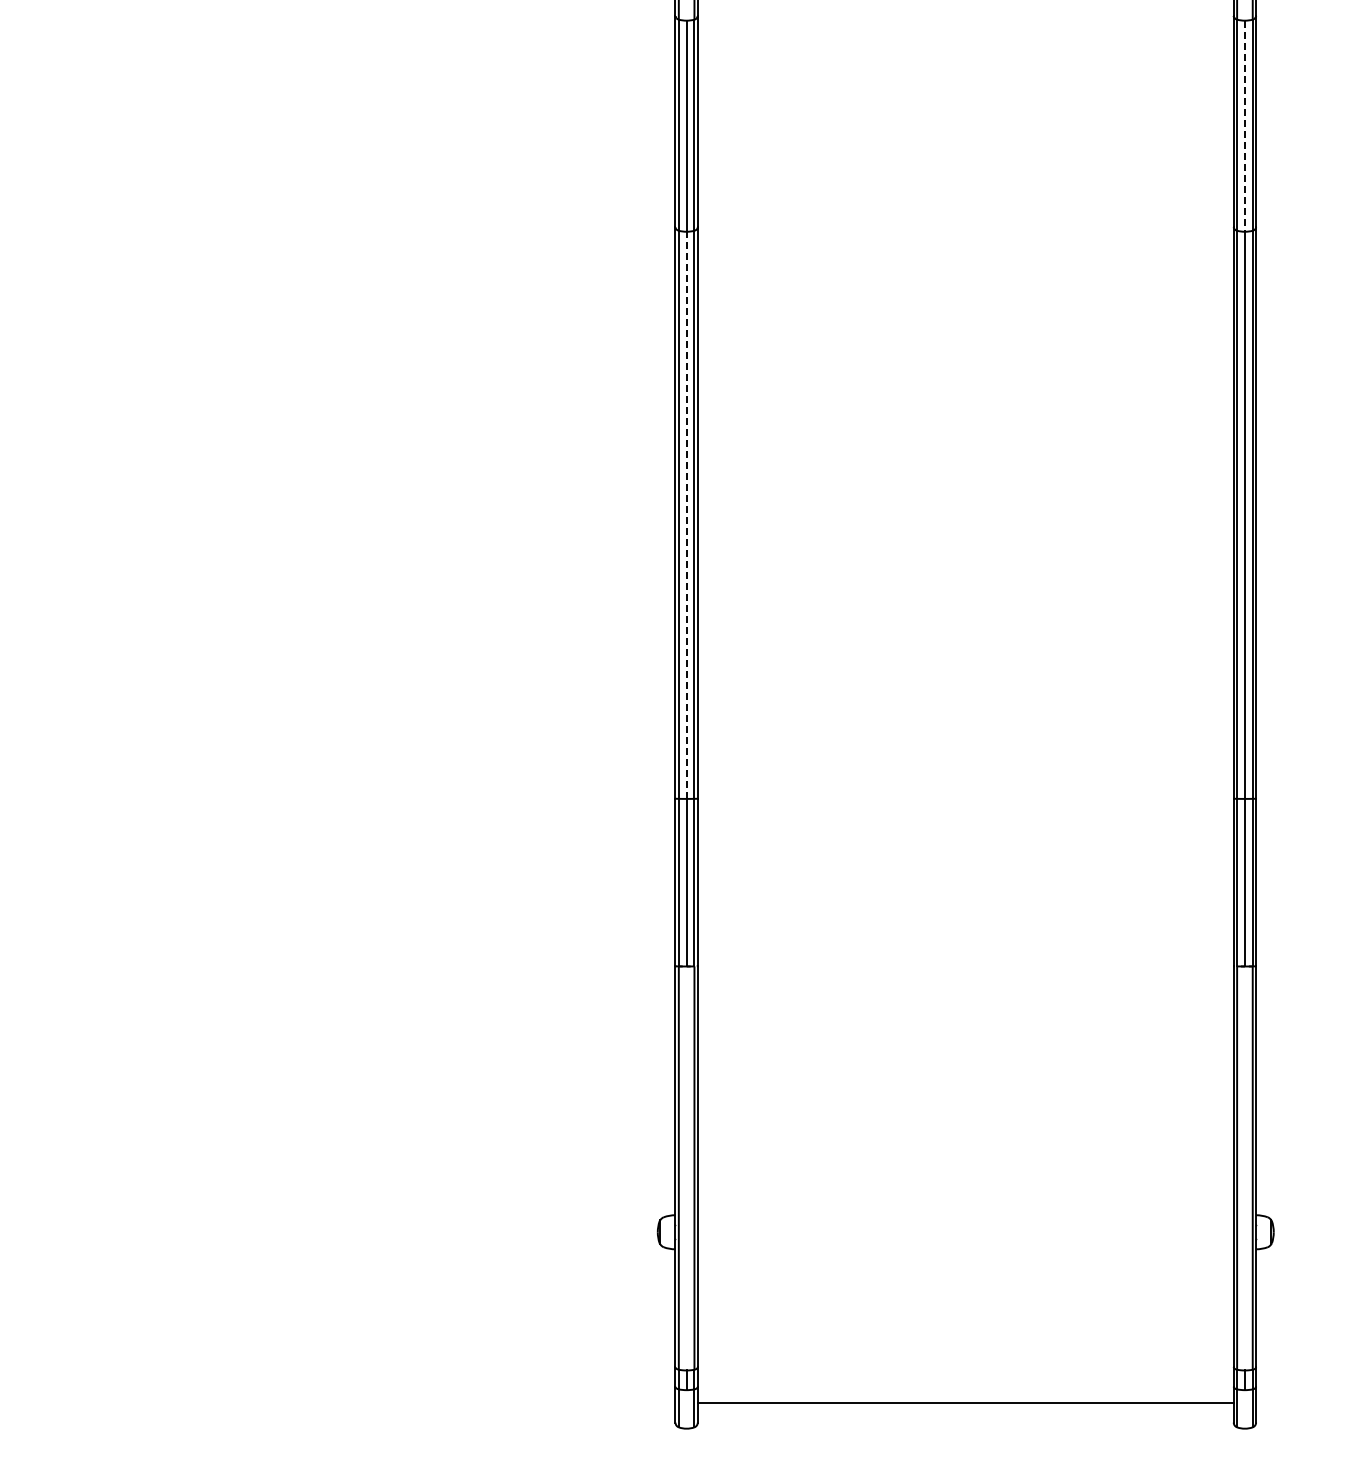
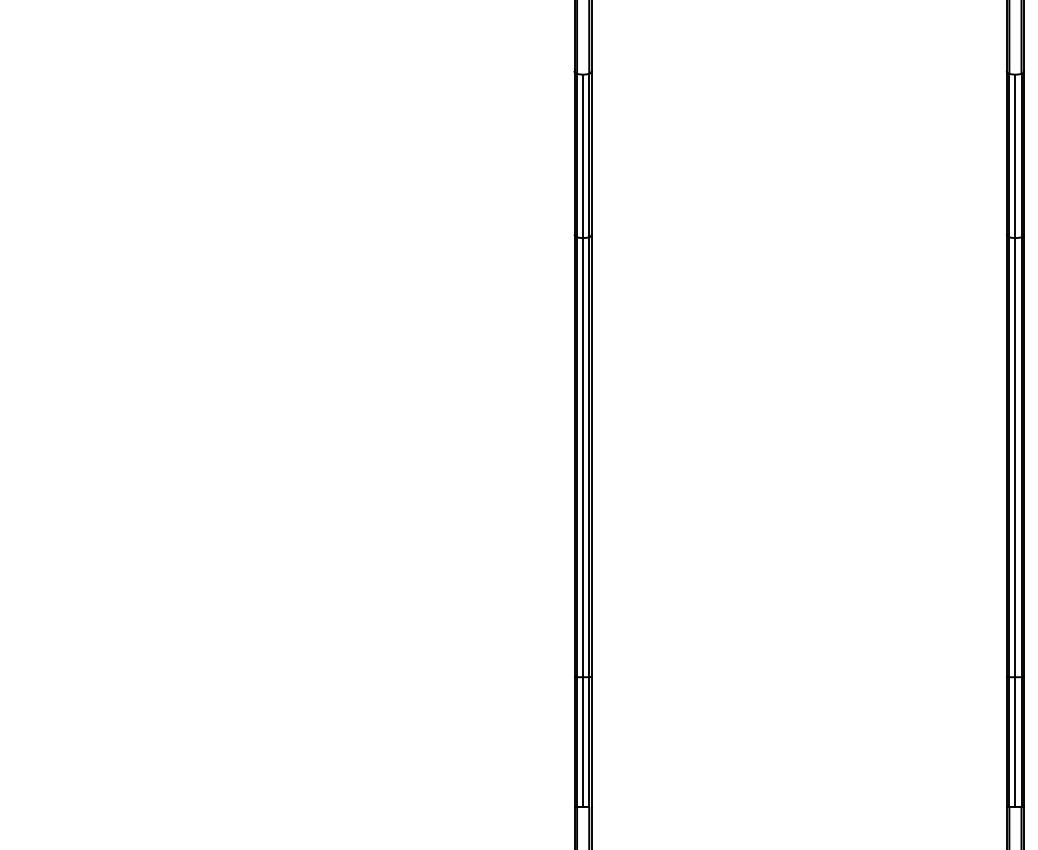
line: (1244, 126) -> (1015, 156), dashed -> solid
line: (686, 515) -> (583, 457), dashed -> solid

